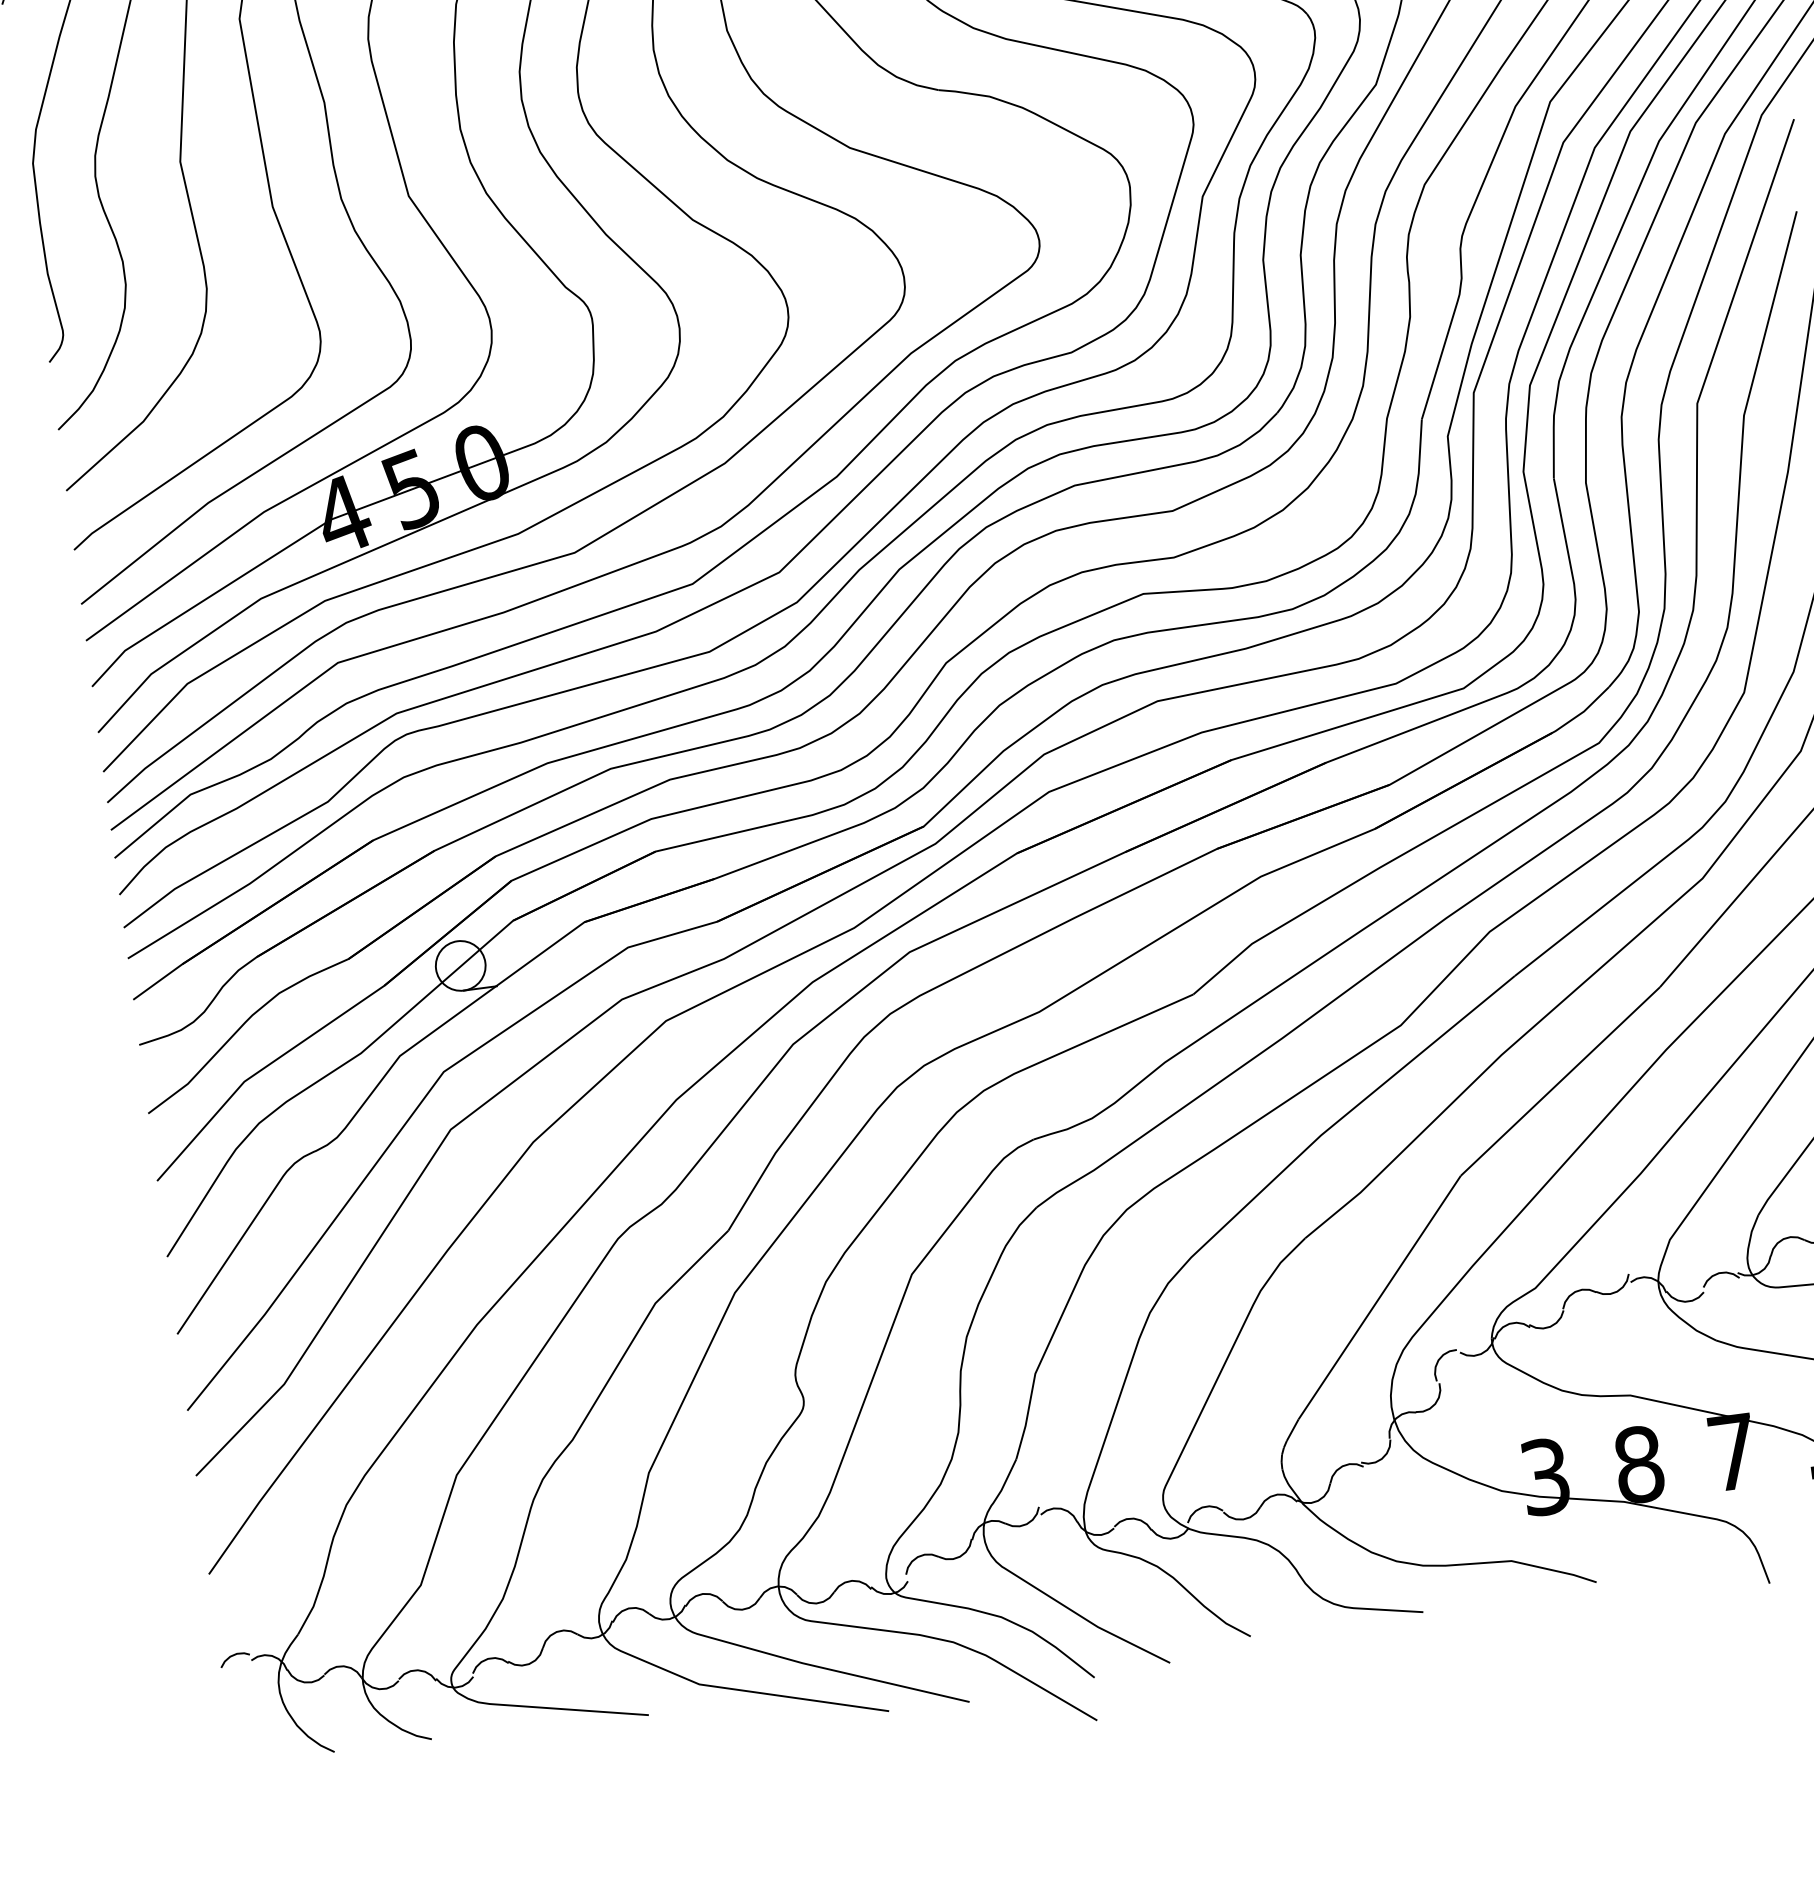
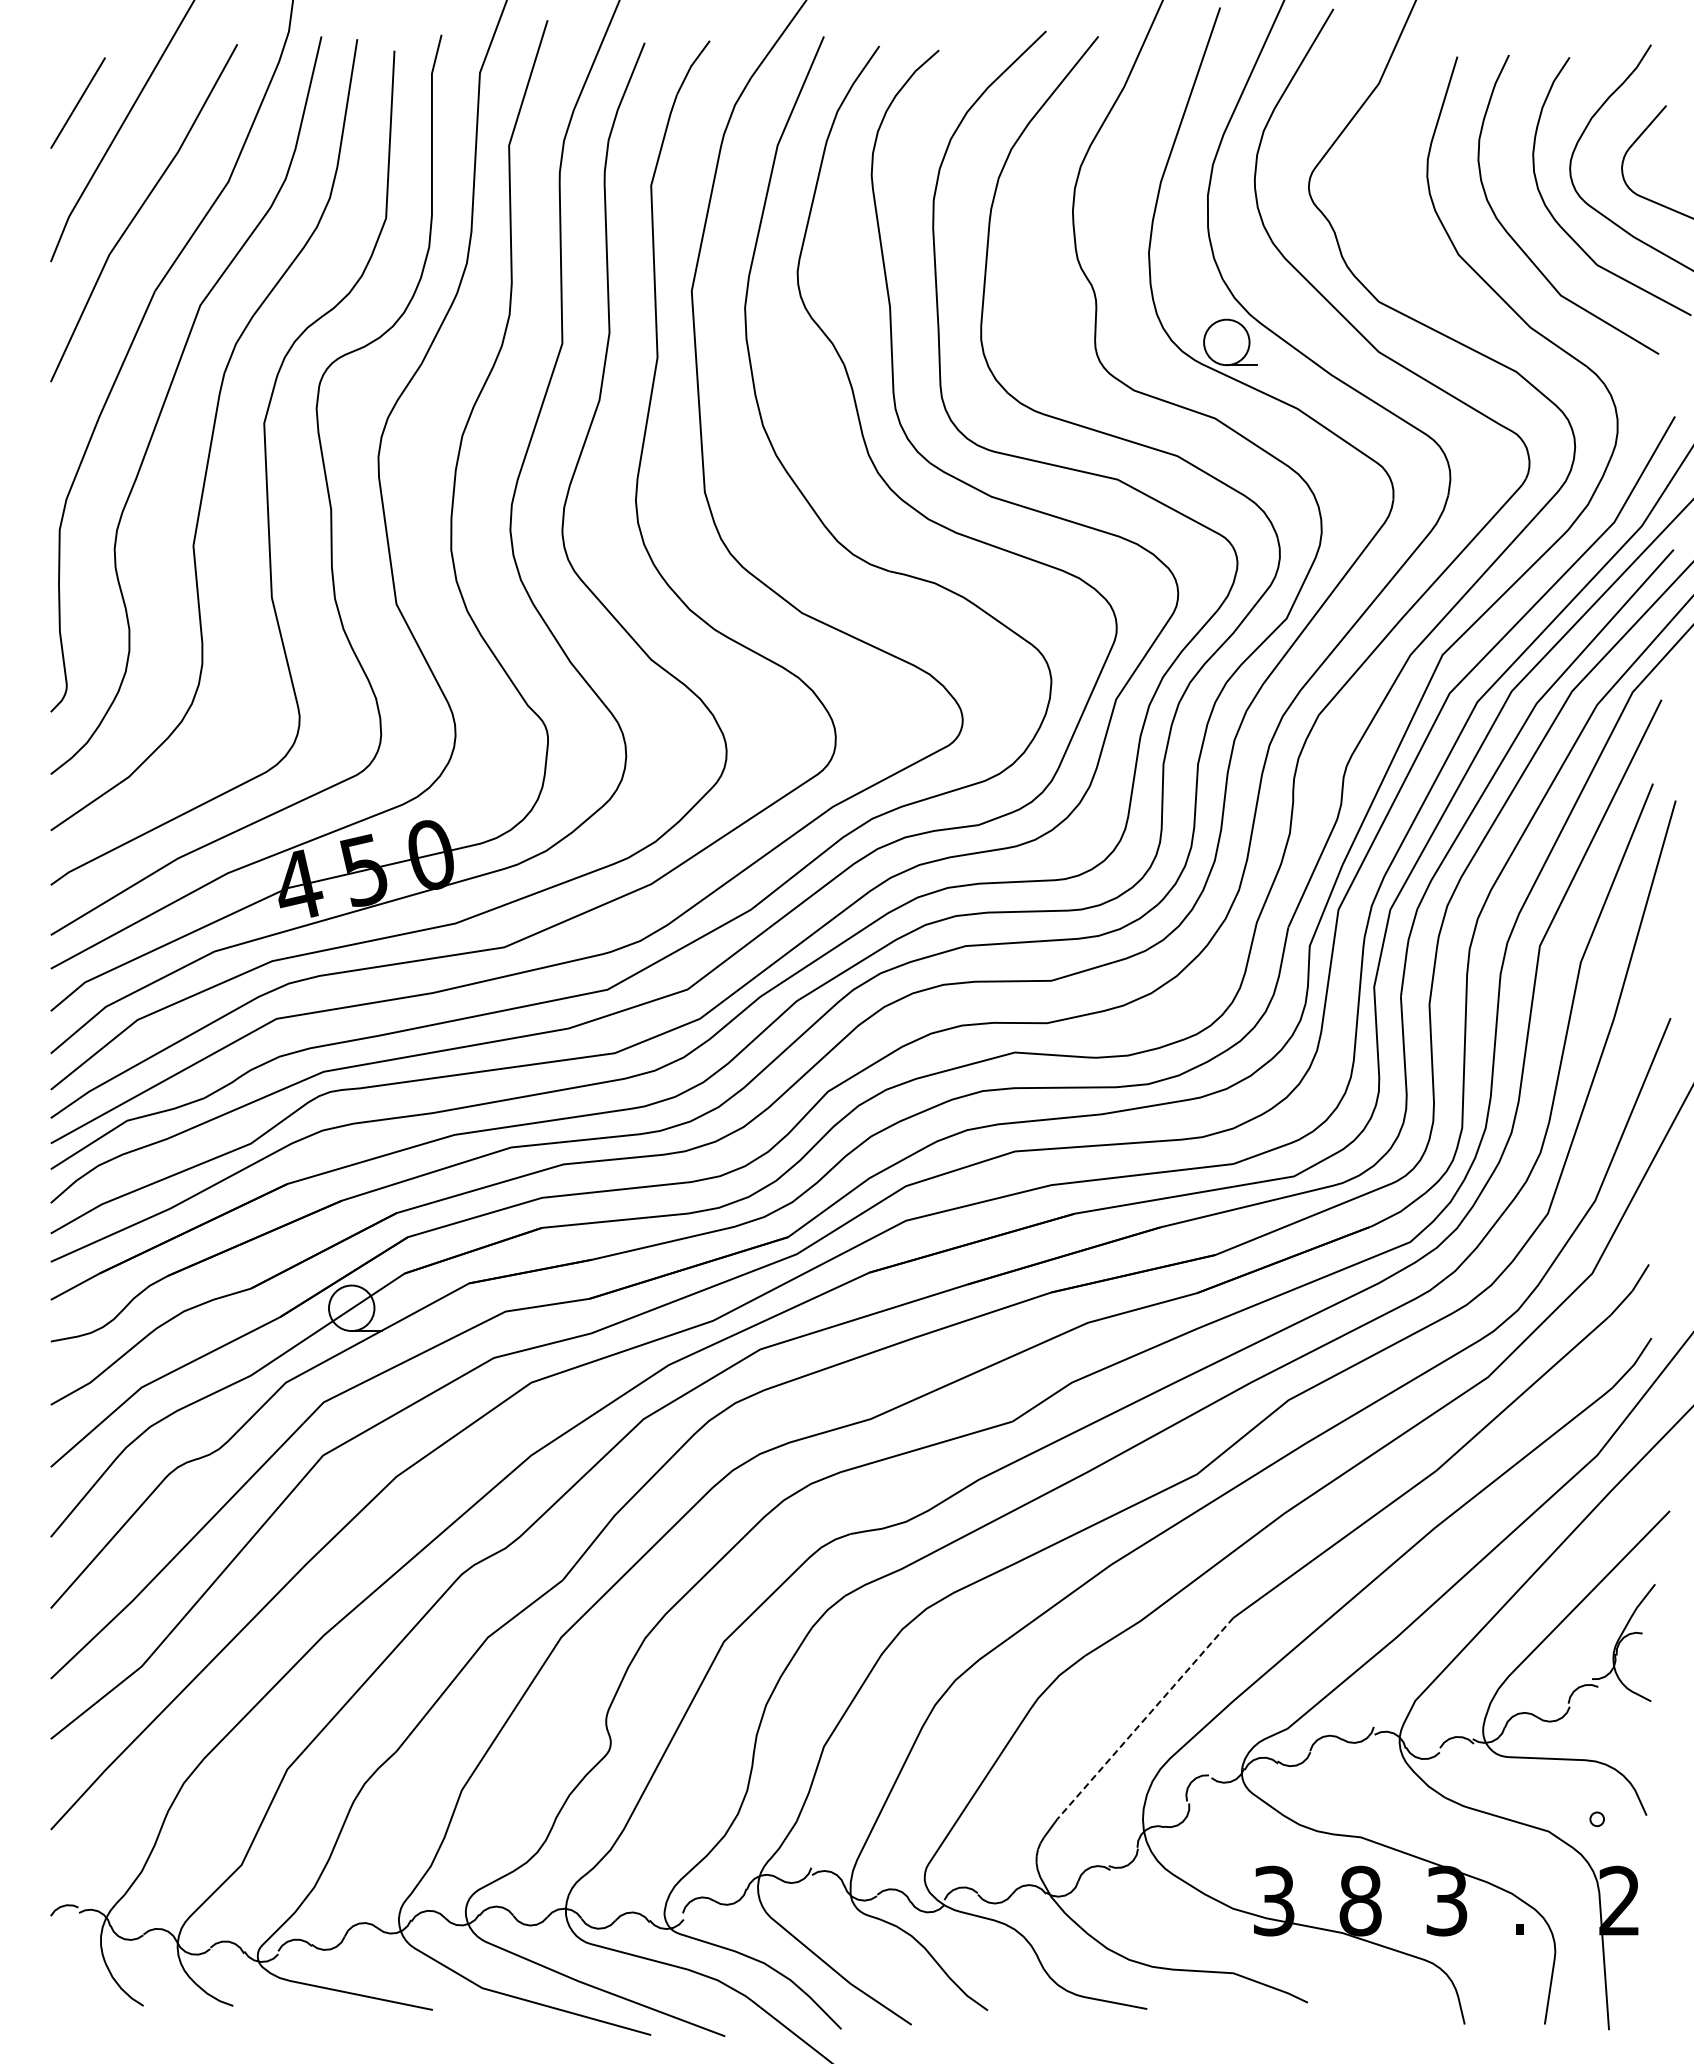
line: (1379, 1297) -> (1145, 1718), solid -> dashed
text: (1732, 1451) -> (1446, 1900), 7 -> 3

